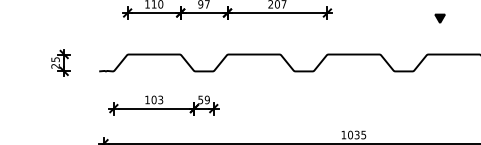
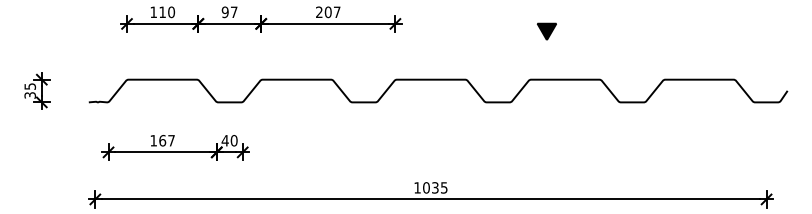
part: (439, 18) -> (546, 31), size x1.43
text: (55, 66) -> (30, 95), 25 -> 35
text: (157, 99) -> (166, 140), 103 -> 167
text: (203, 99) -> (229, 140), 59 -> 40

